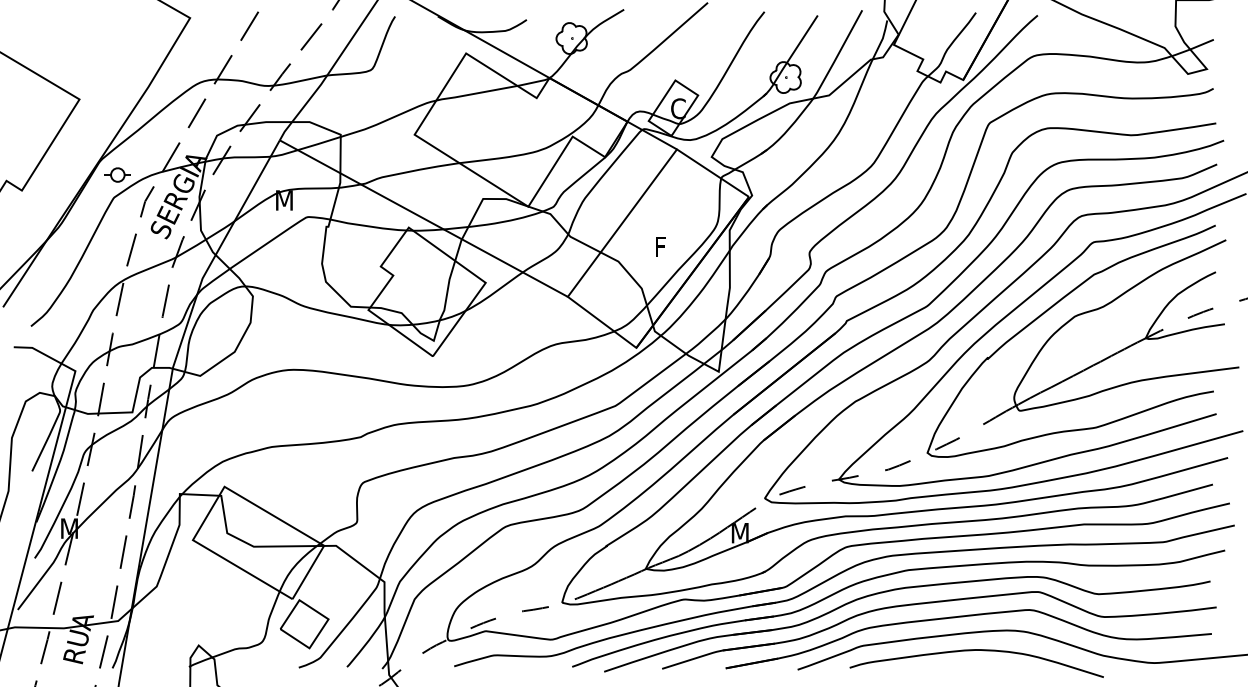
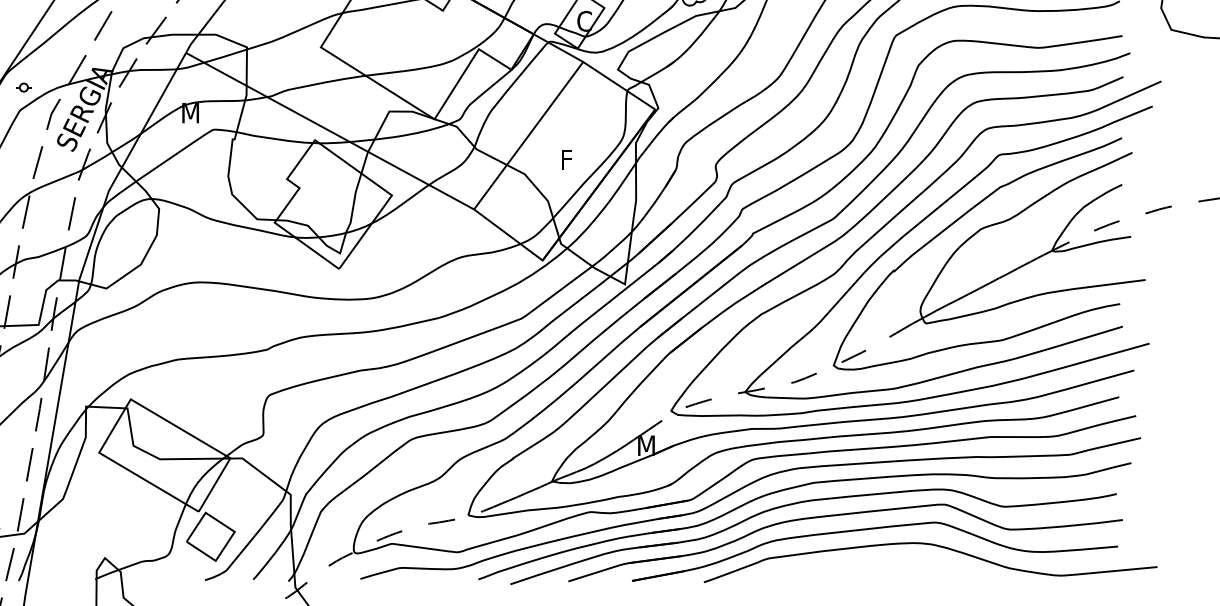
part: (117, 174) -> (23, 87), size x0.6
curve: (976, 650) -> (882, 563), removed

